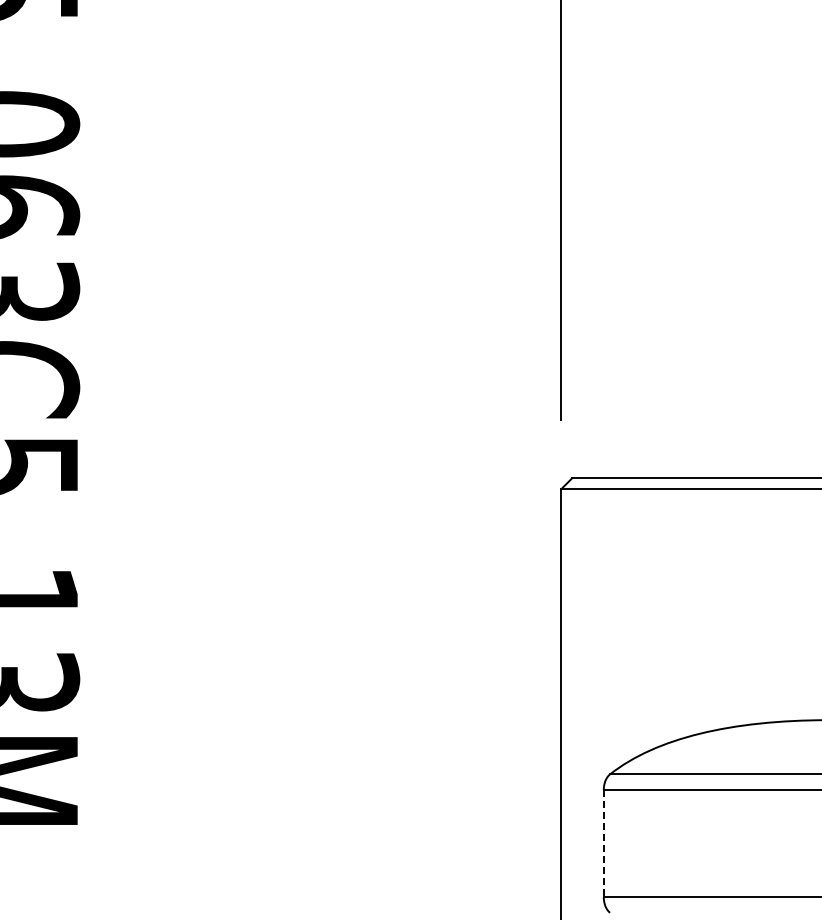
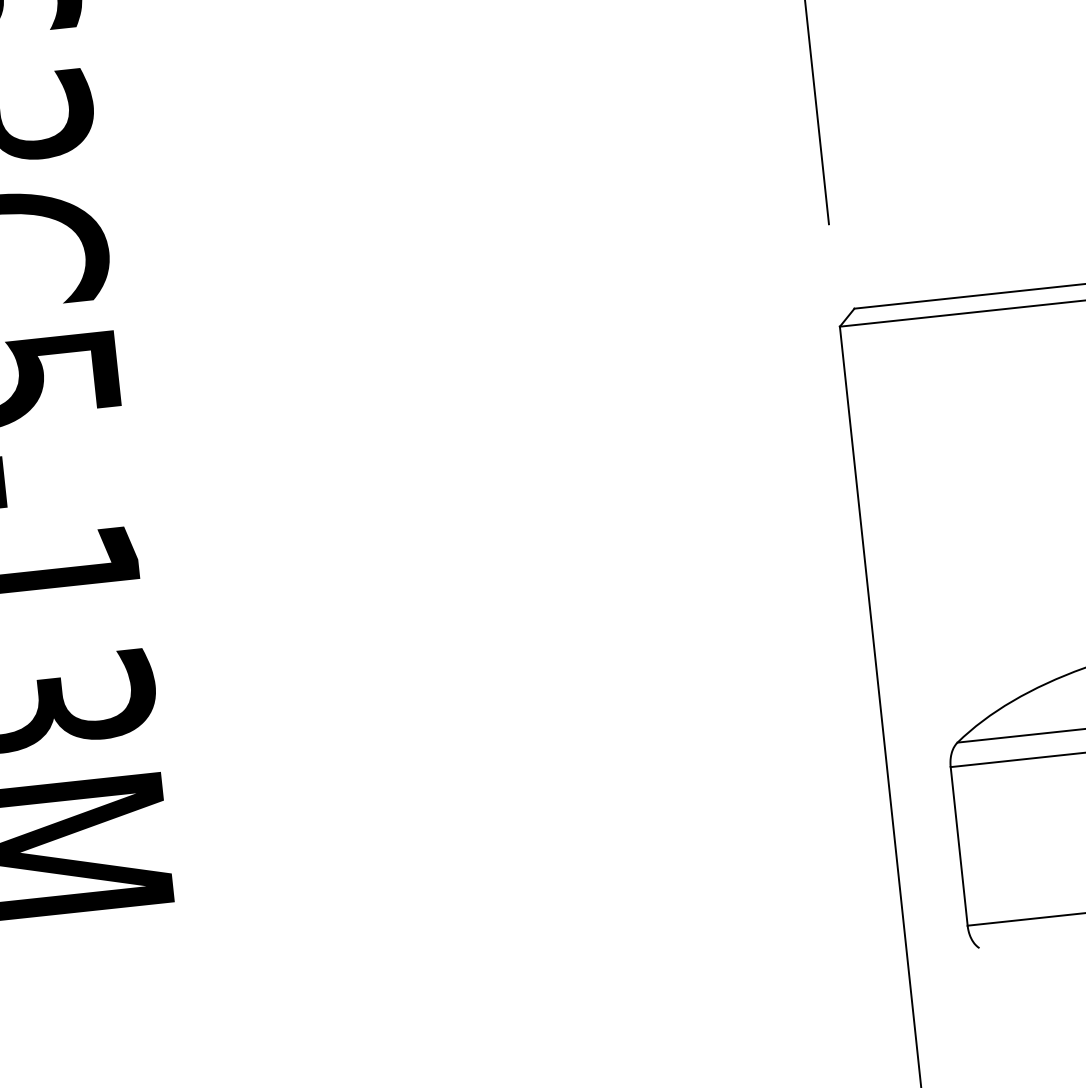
line: (603, 844) -> (958, 847), dashed -> solid

